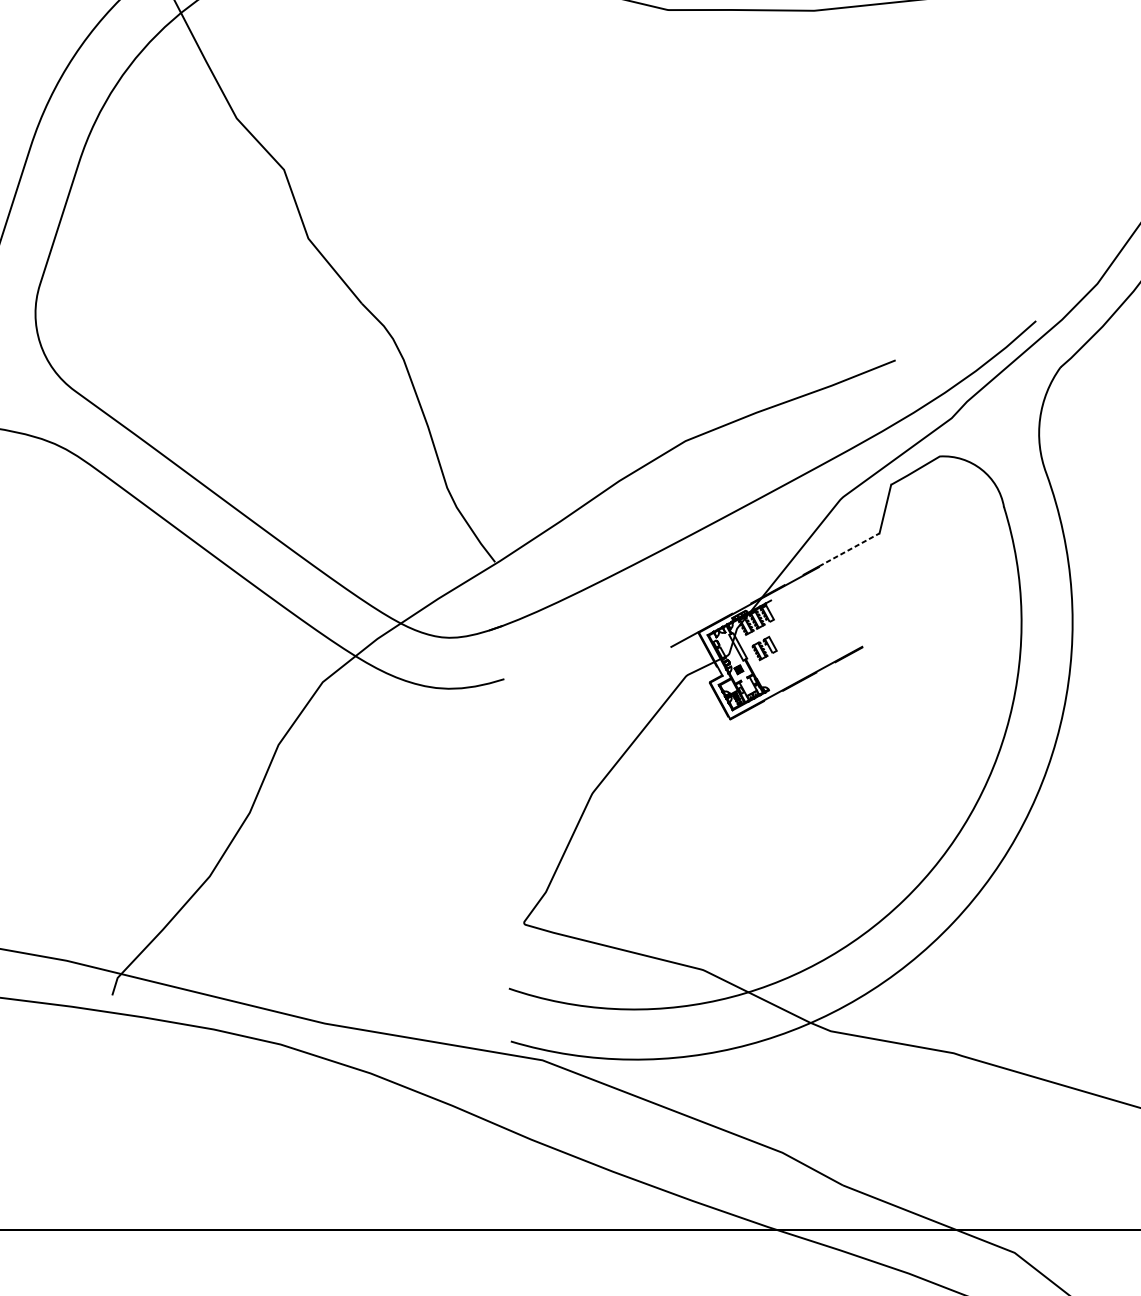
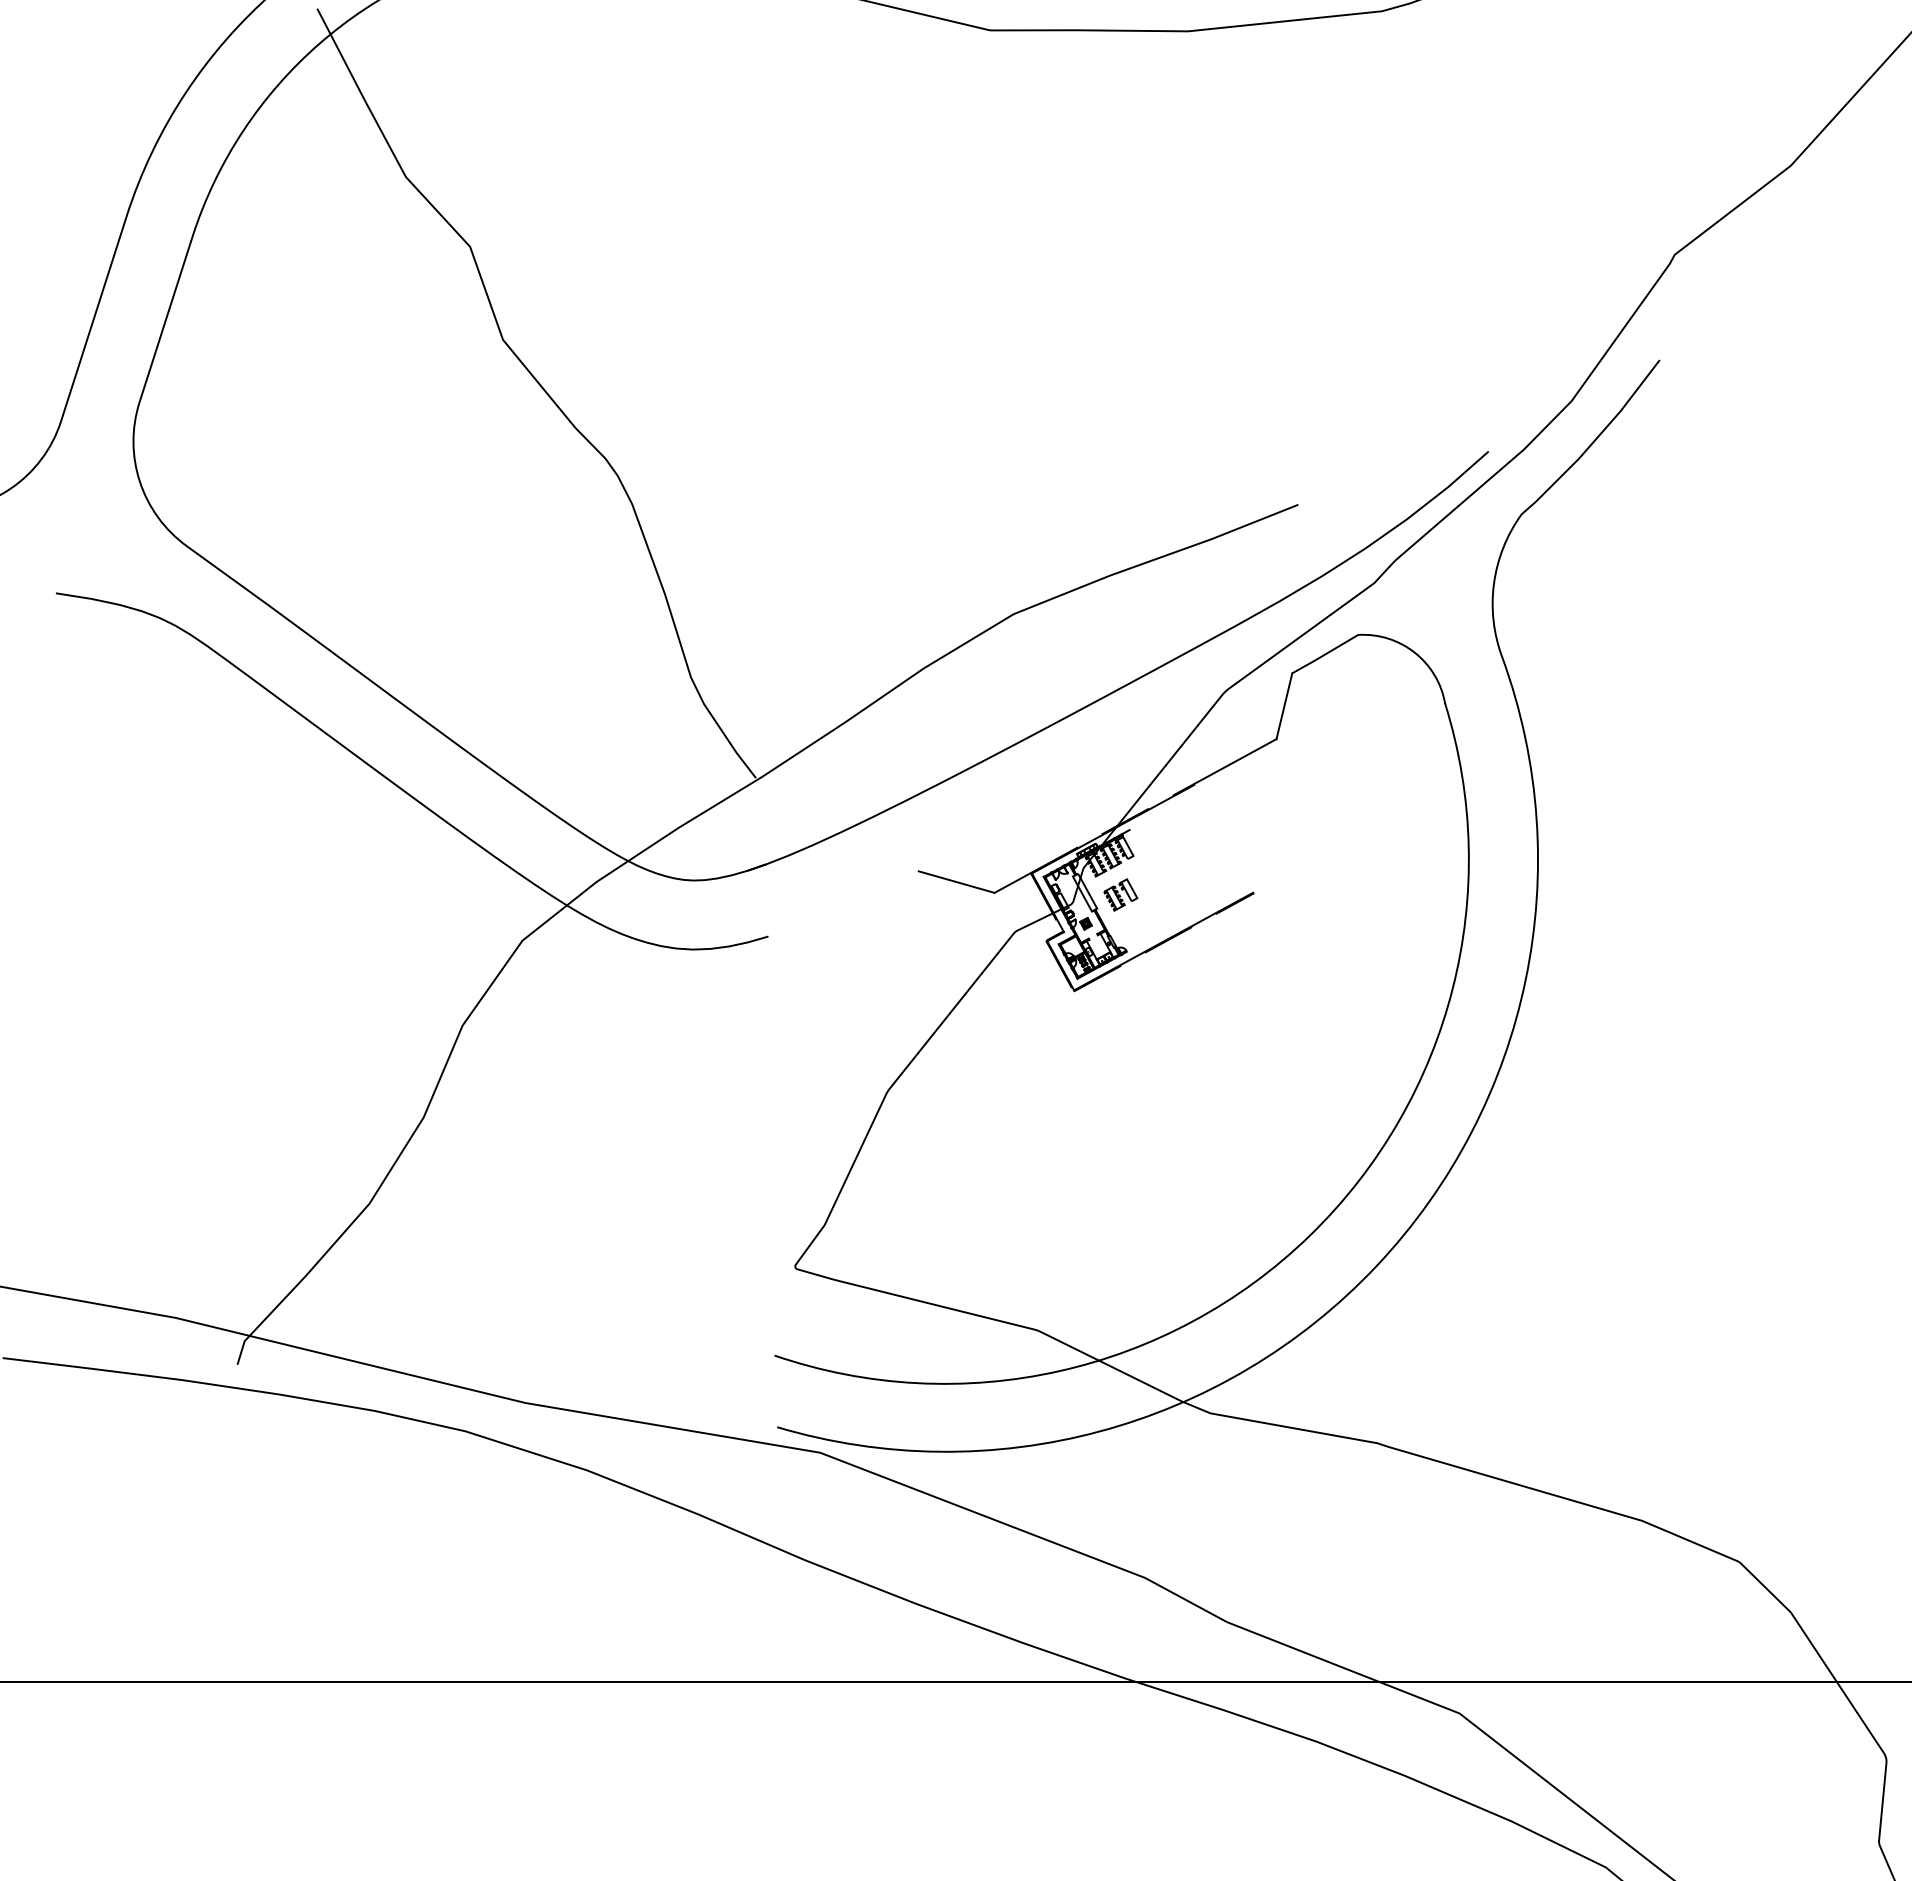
line: (849, 549) -> (1235, 761), dashed -> solid
line: (643, 638) -> (956, 881), added

